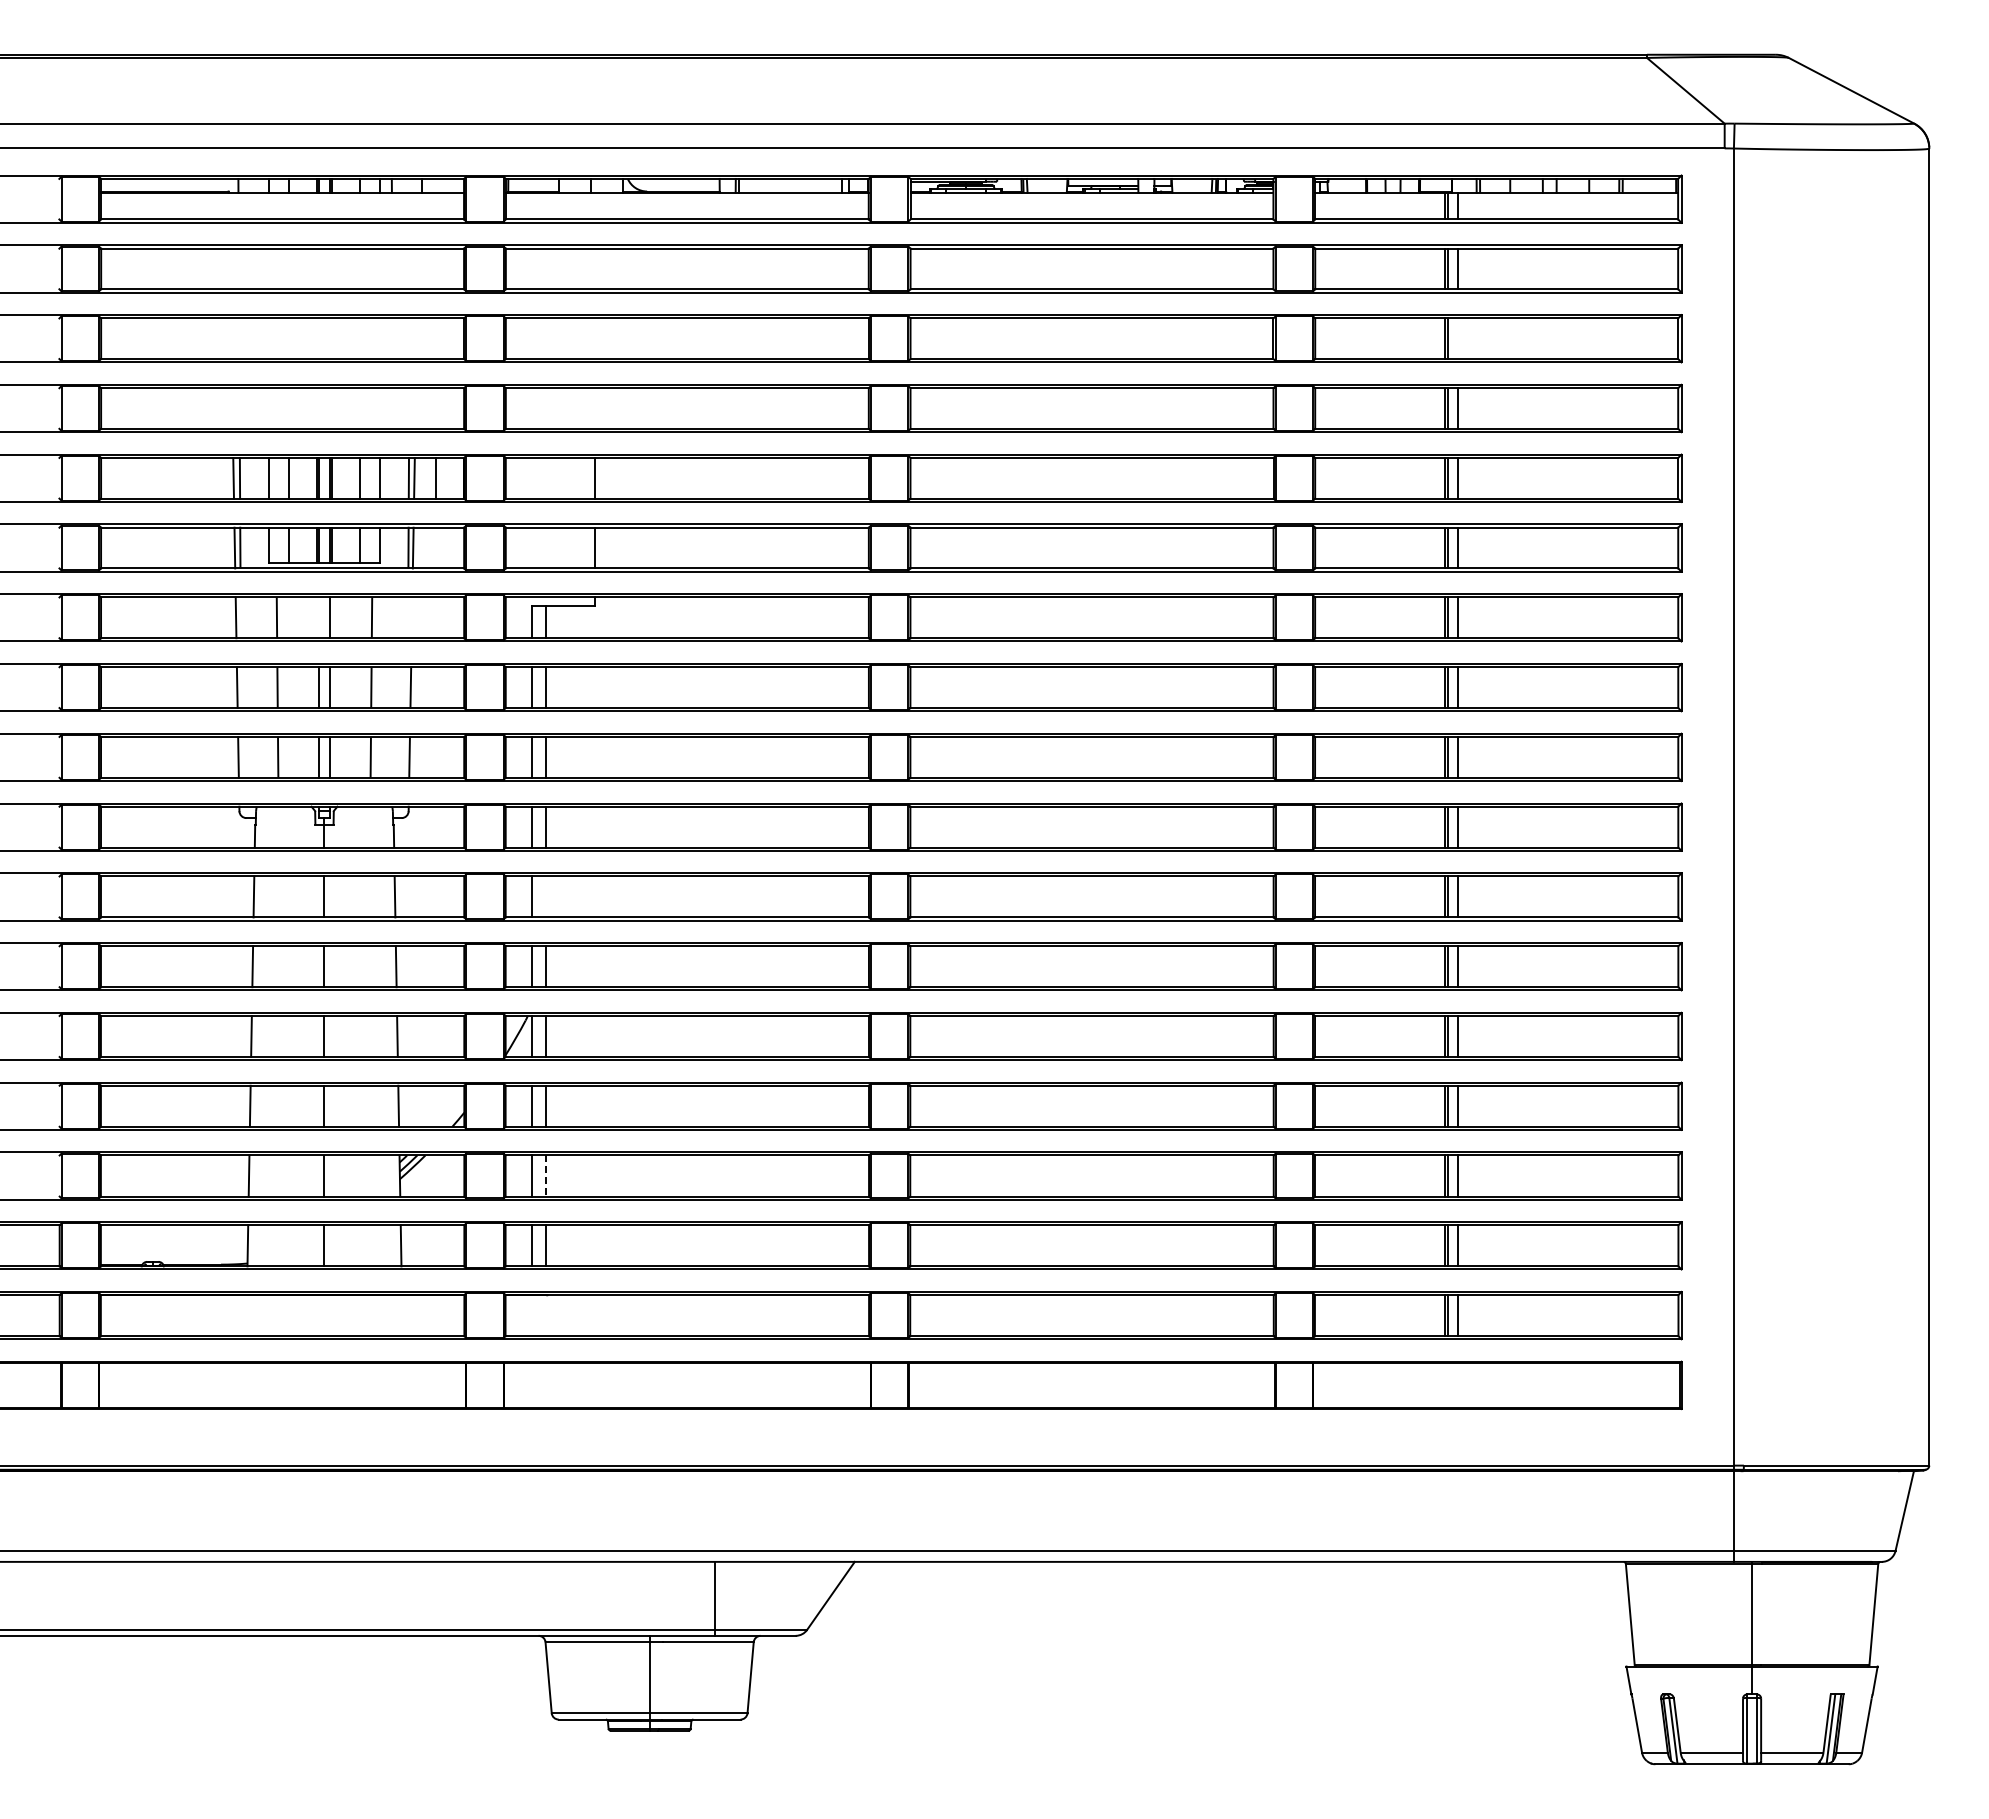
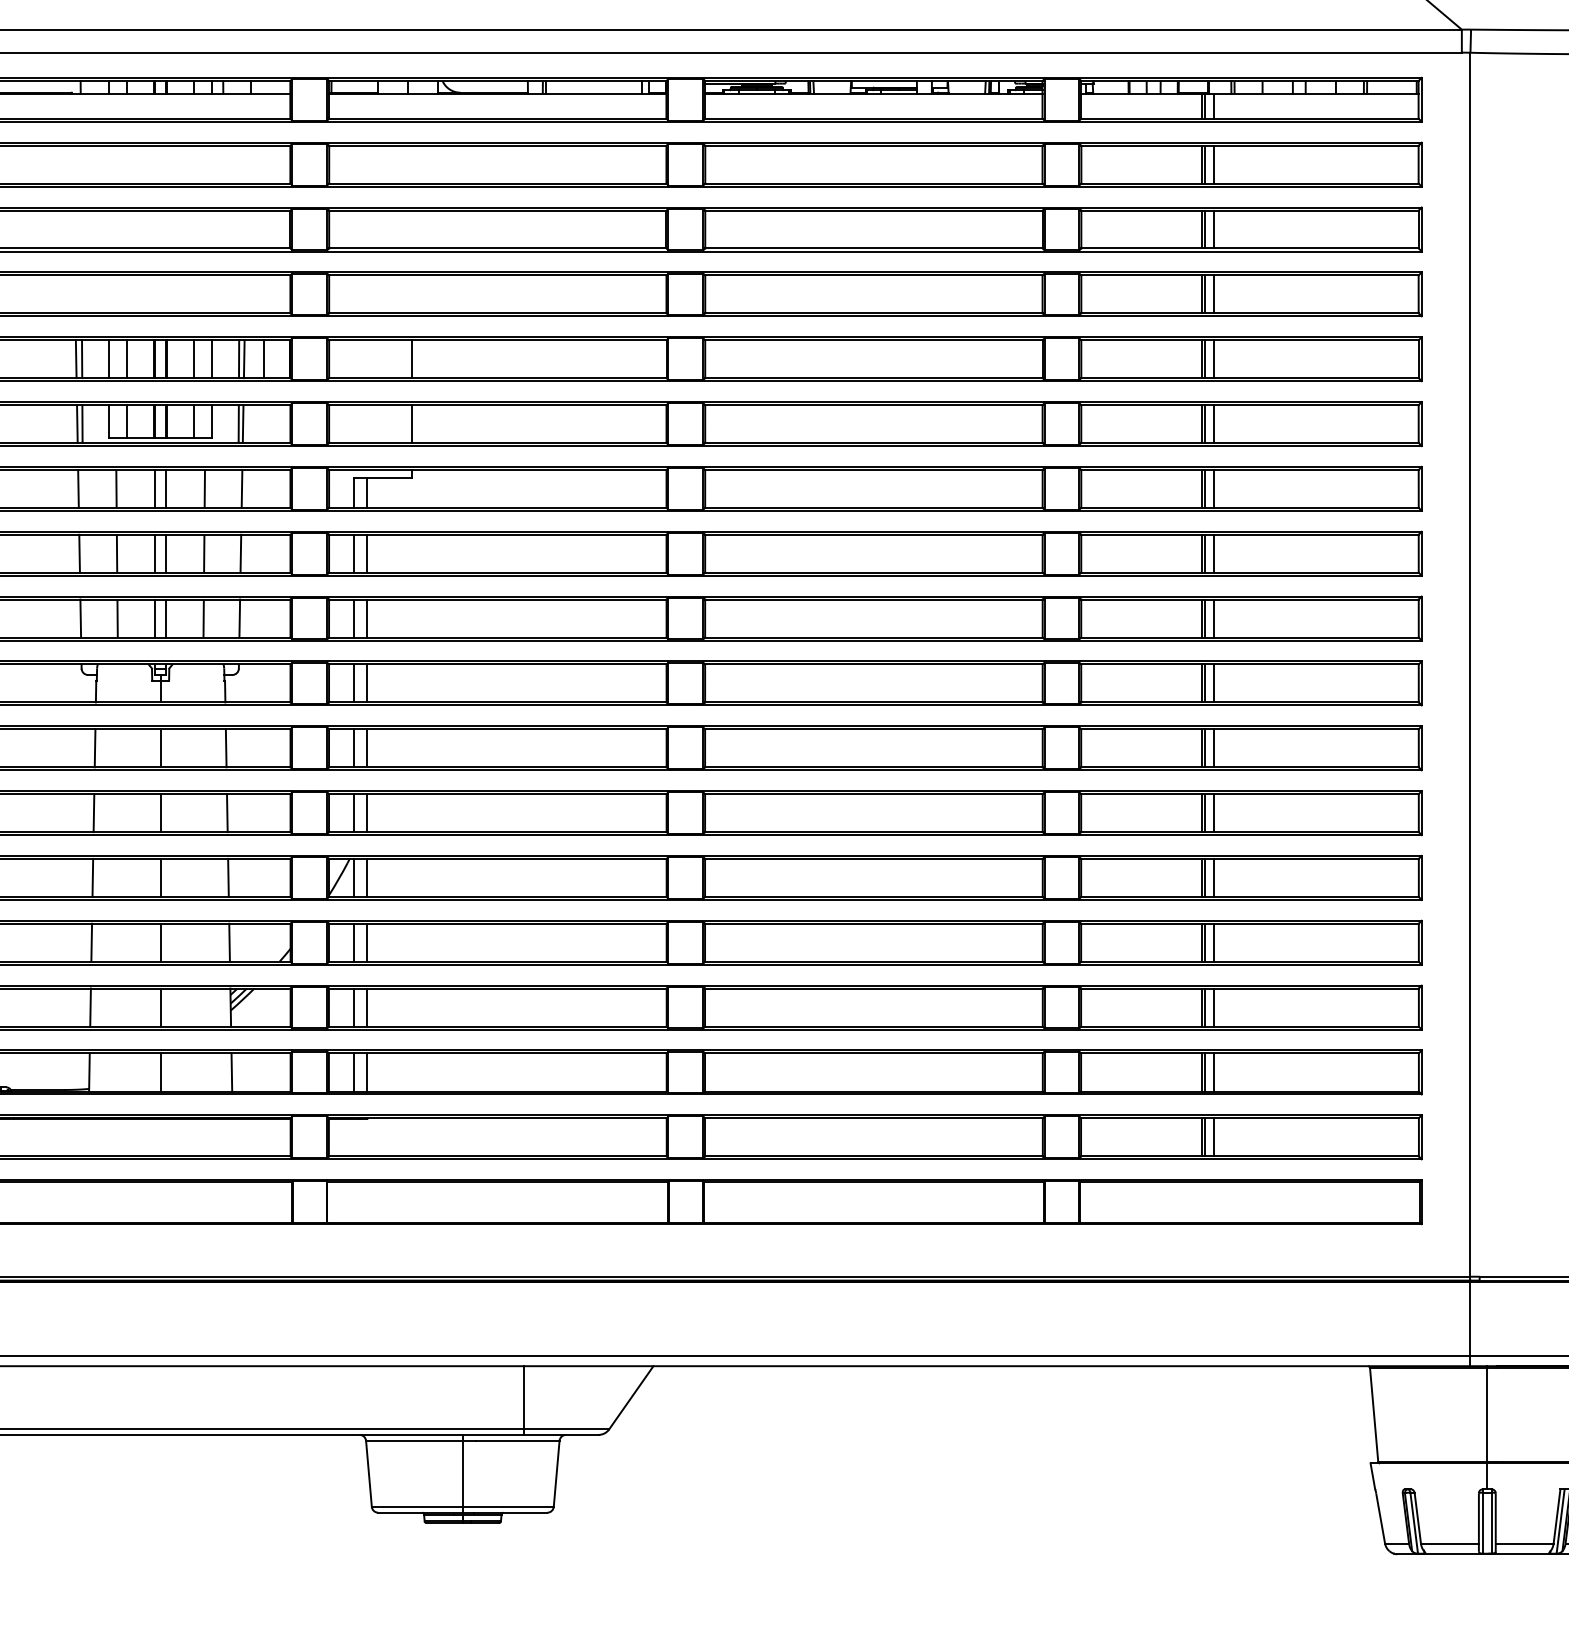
line: (1457, 338) -> (1213, 229), added
line: (318, 617) -> (155, 488), added
line: (411, 617) -> (241, 488), added
line: (546, 896) -> (366, 747), added
line: (546, 1176) -> (366, 1008), dashed -> solid

